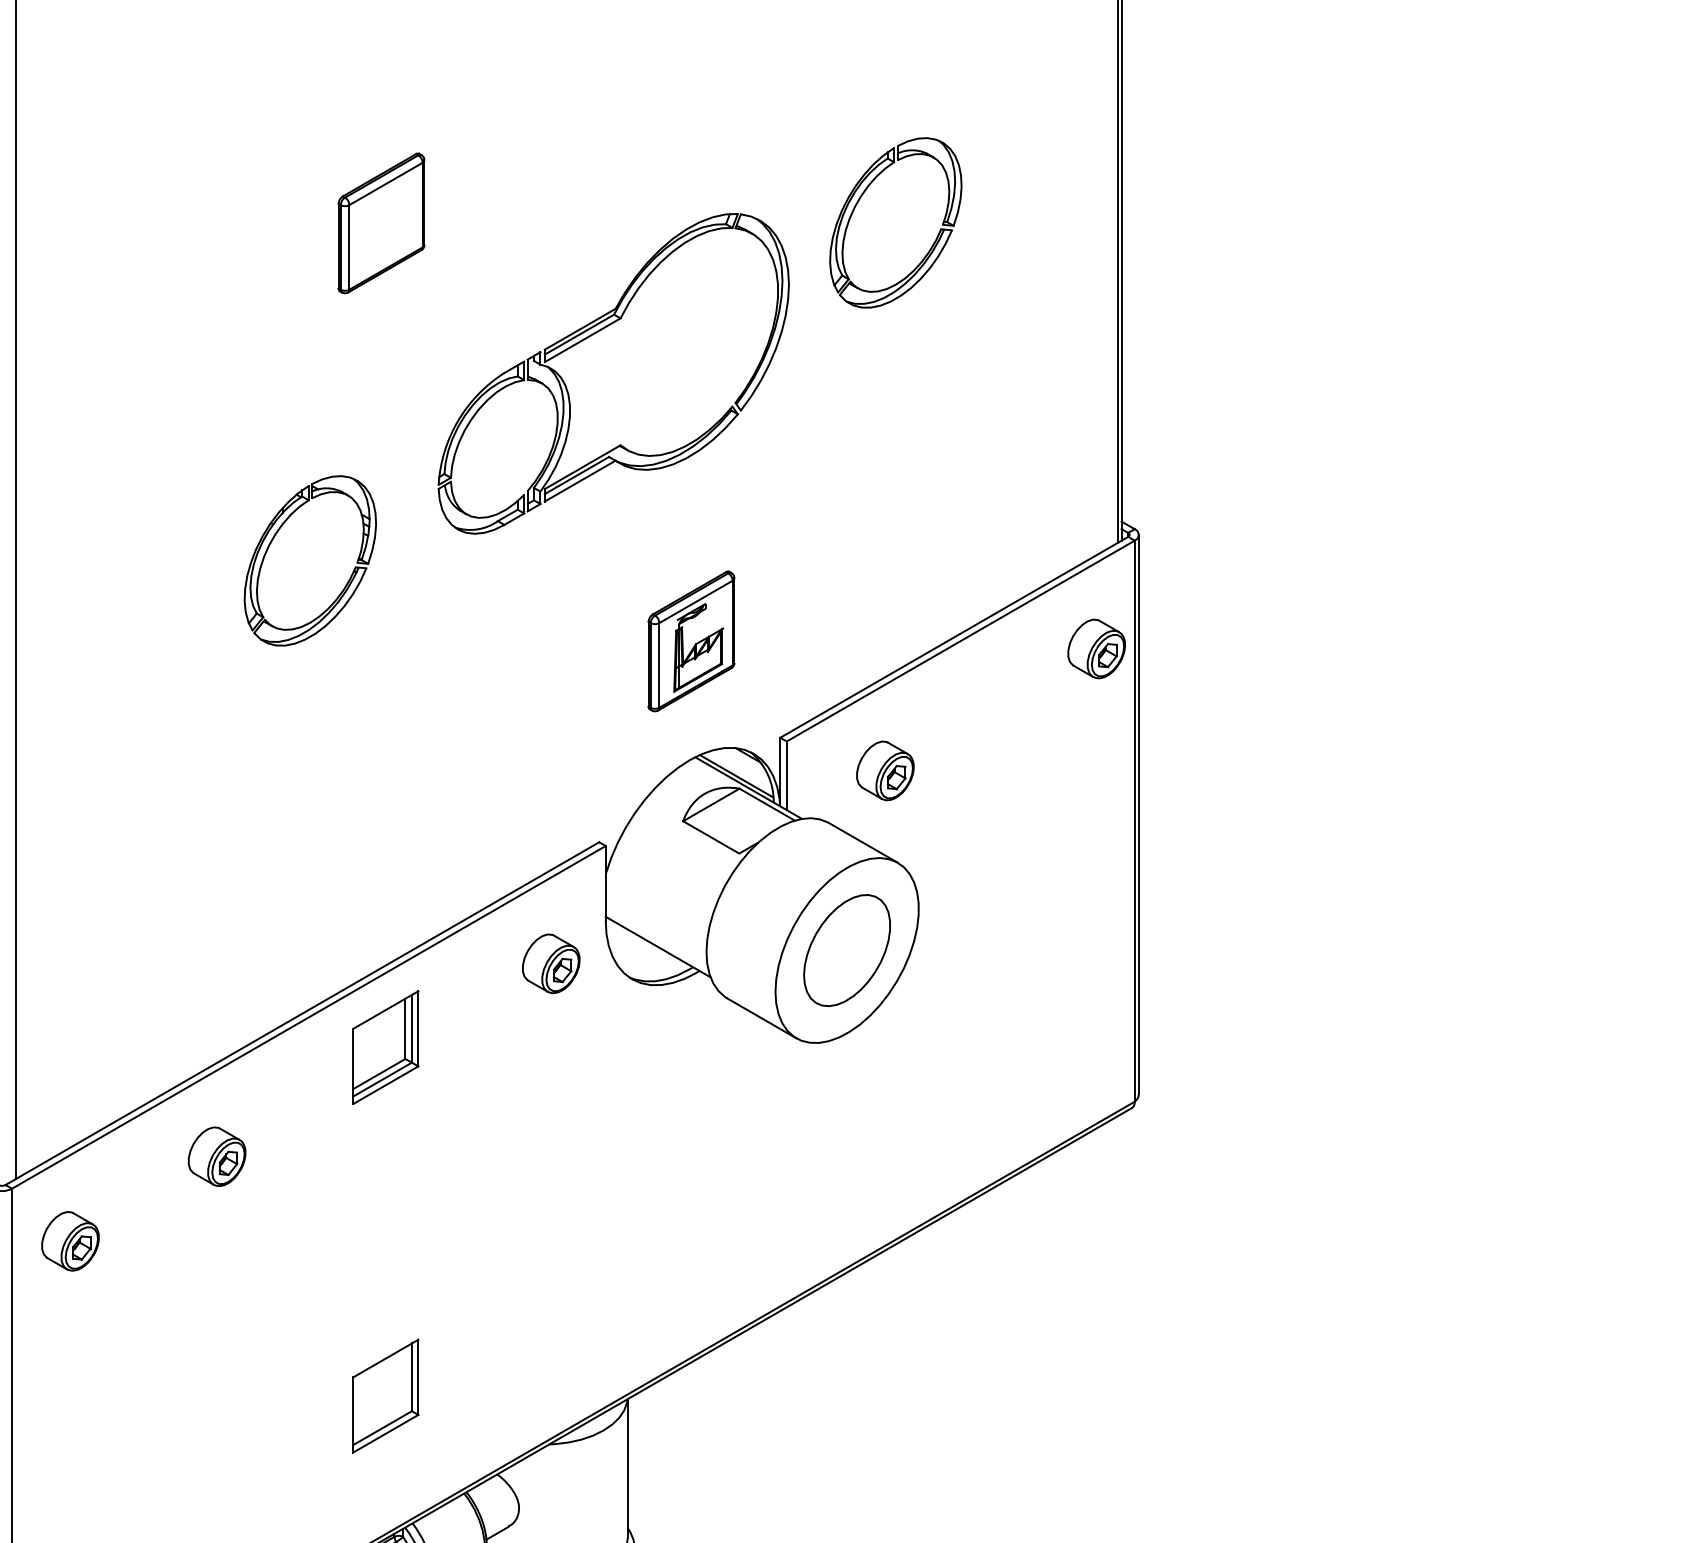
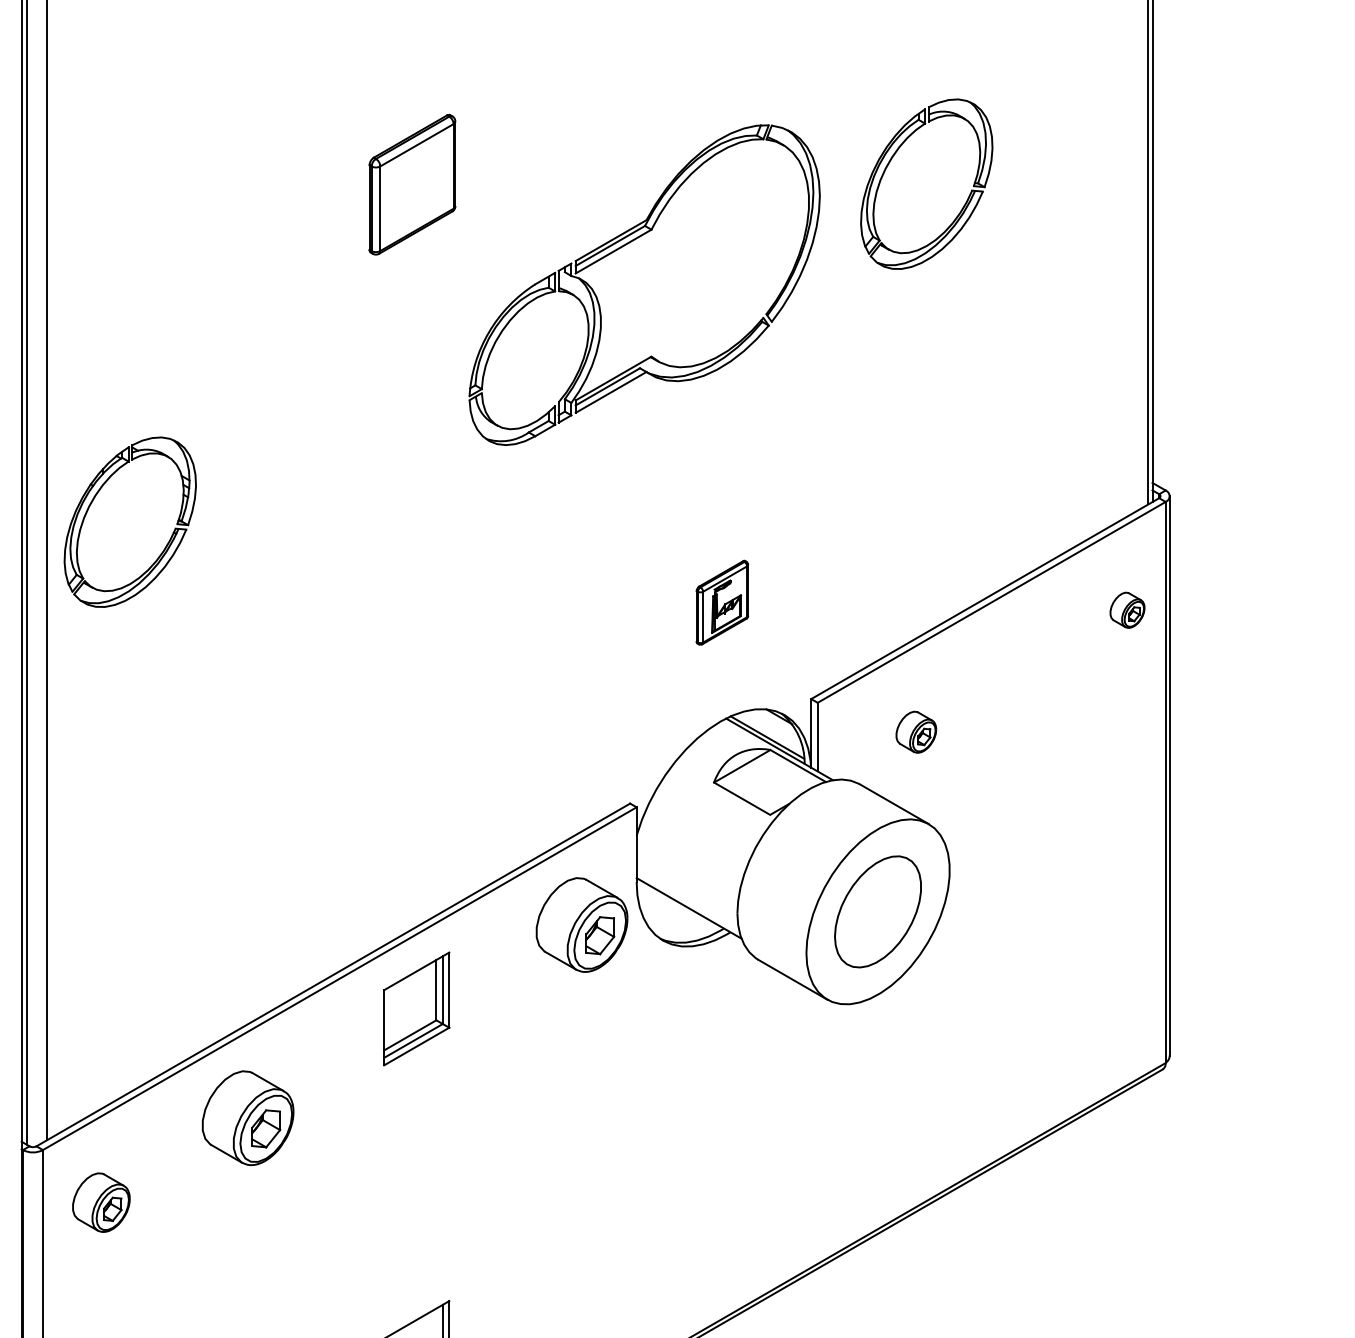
part: (593, 335) -> (624, 246), moved
part: (274, 538) -> (94, 499), moved
part: (691, 641) -> (722, 602), size x0.6
part: (1096, 648) -> (1127, 609), size x0.6
part: (885, 770) -> (916, 731), size x0.7
part: (551, 963) -> (582, 924), size x1.6
part: (216, 1156) -> (247, 1117), size x1.6

